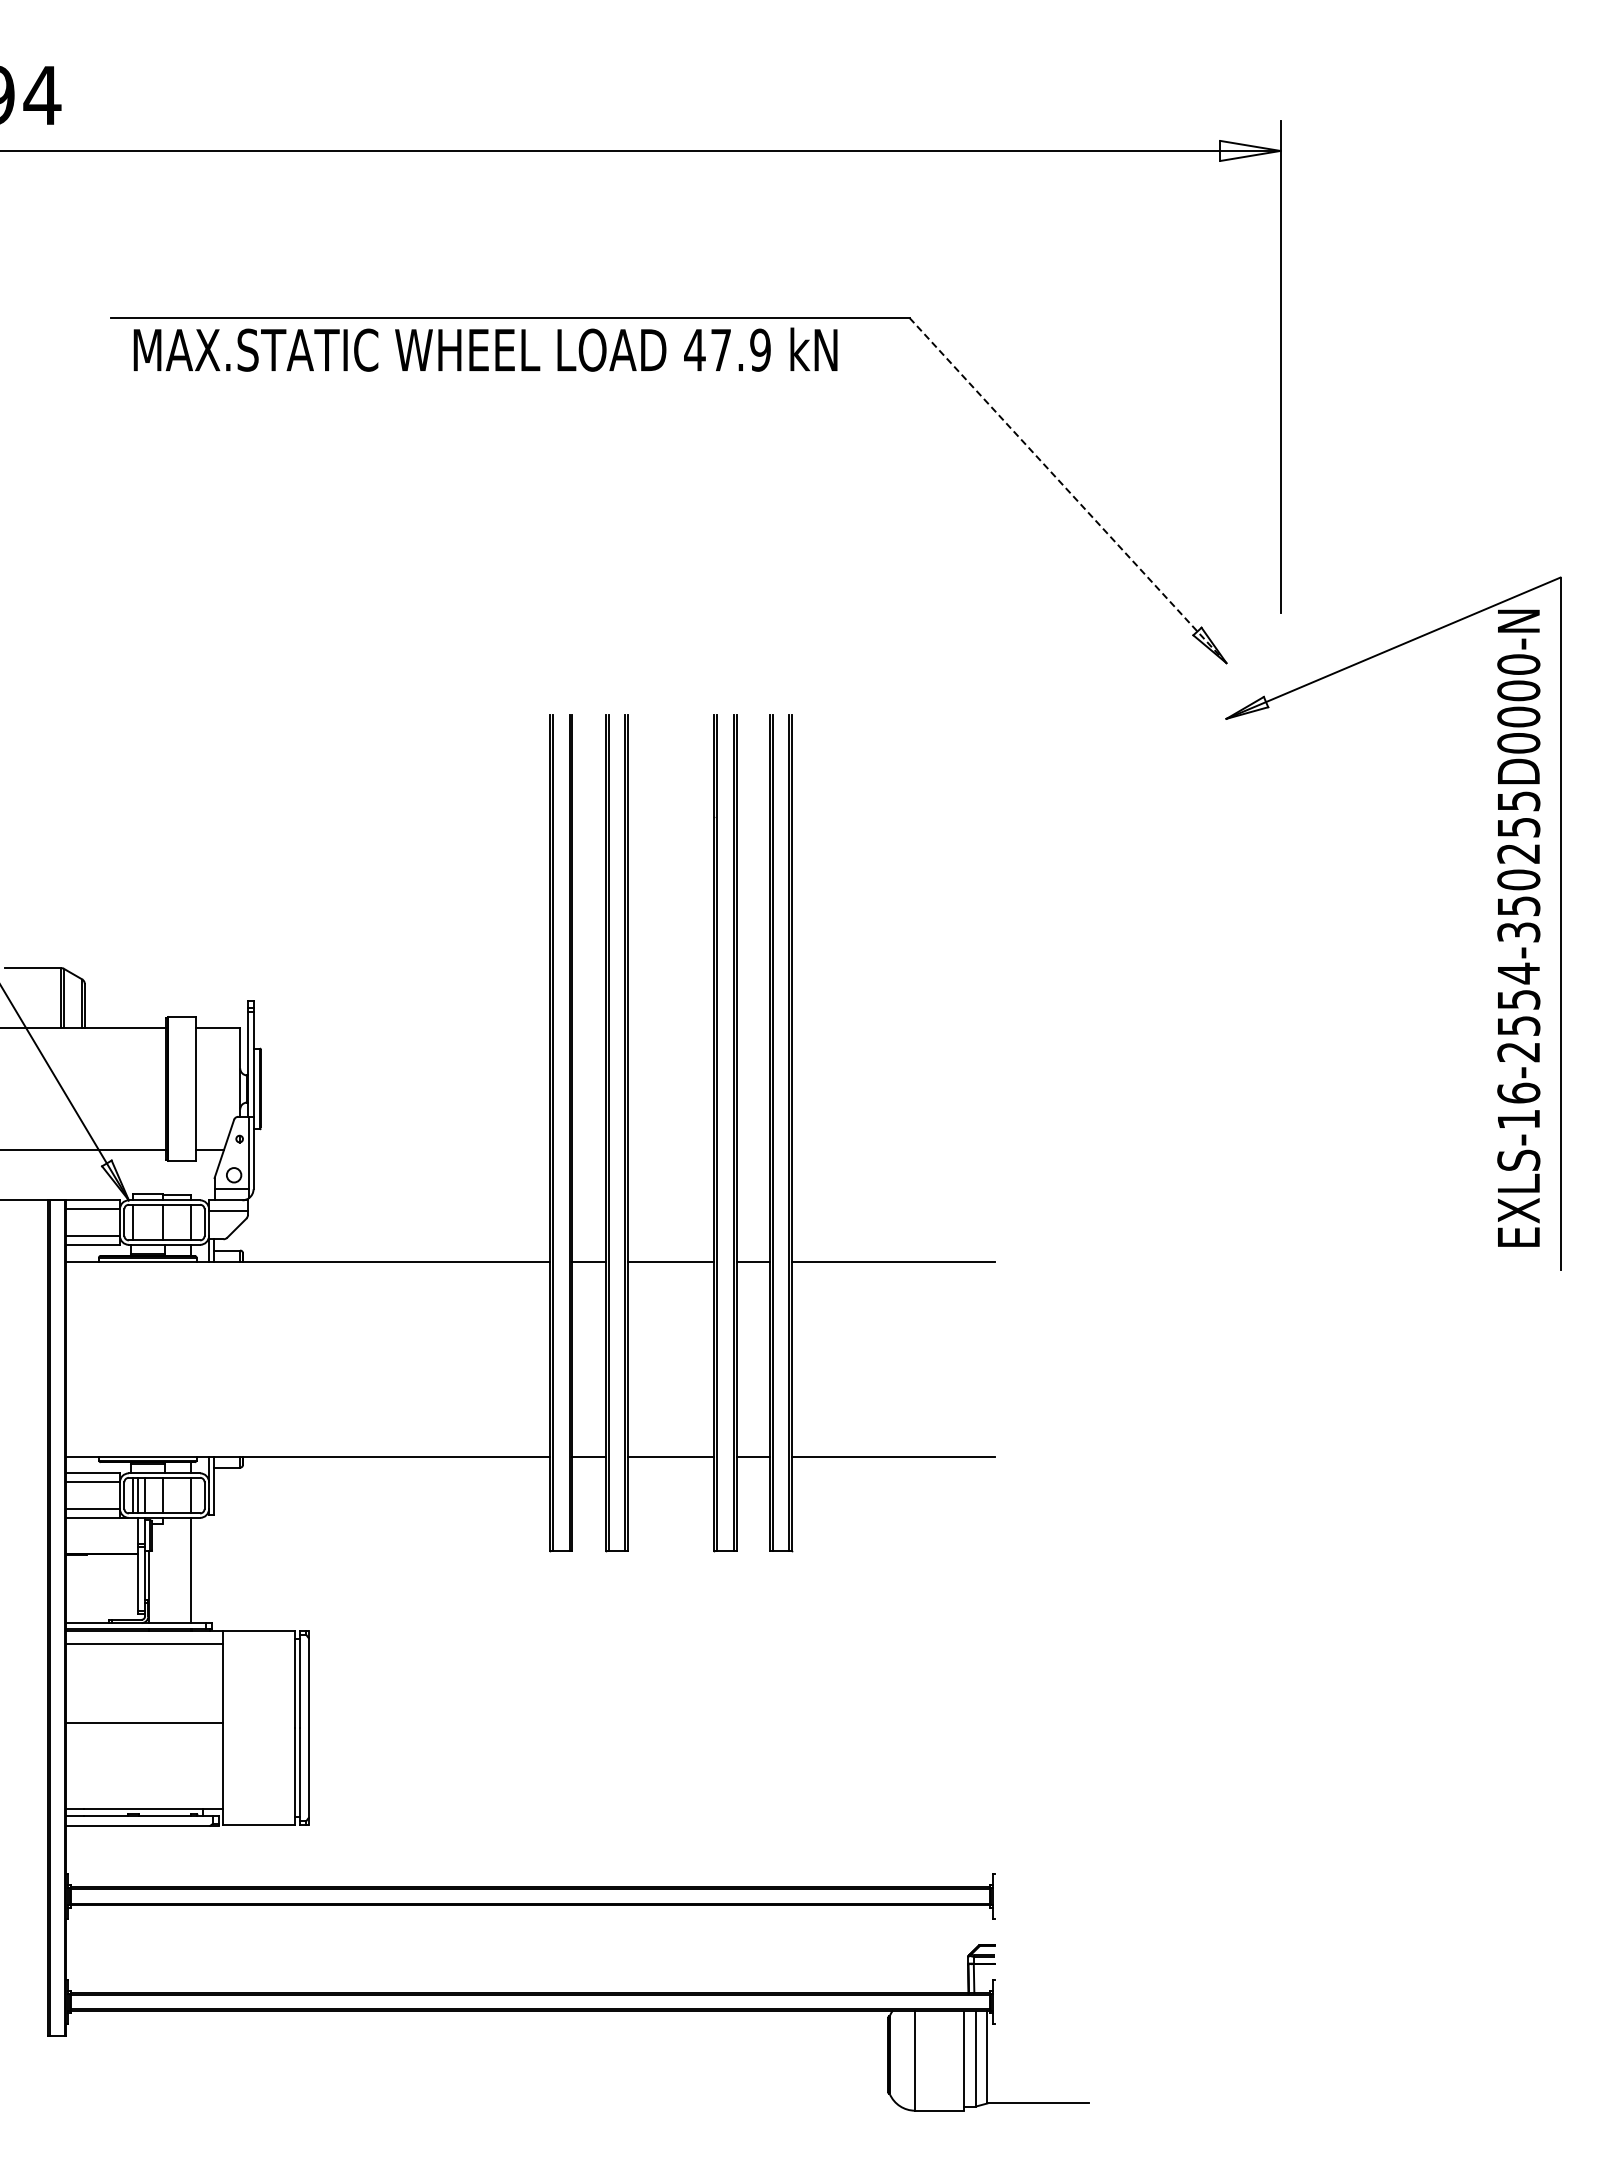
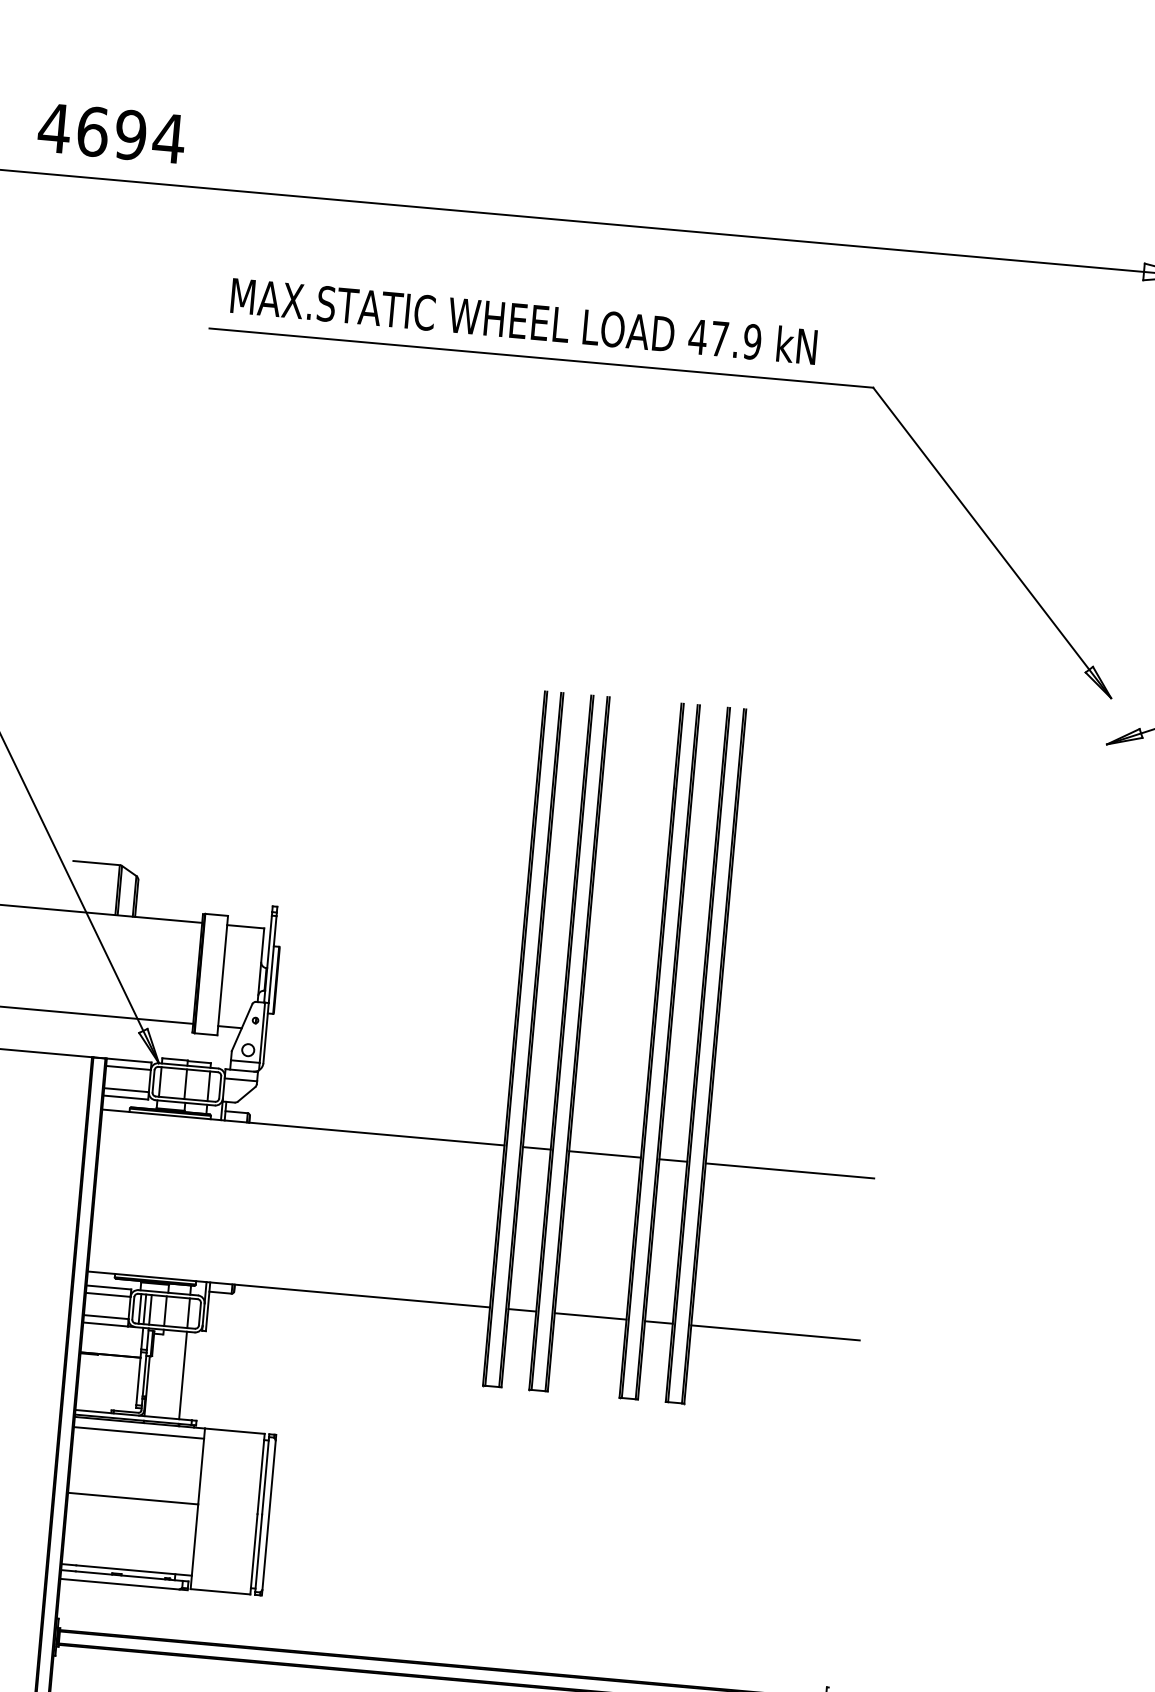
text: (485, 349) -> (523, 320), moved
line: (1068, 490) -> (992, 542), dashed -> solid

